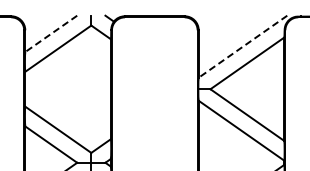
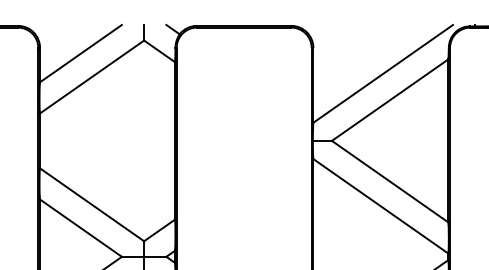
line: (51, 33) -> (81, 53), dashed -> solid
line: (242, 47) -> (382, 75), dashed -> solid

